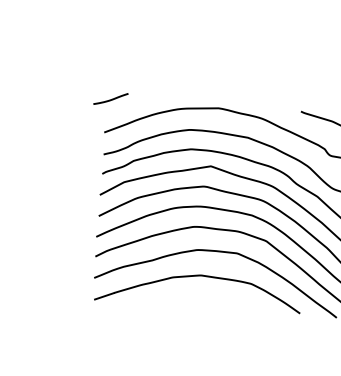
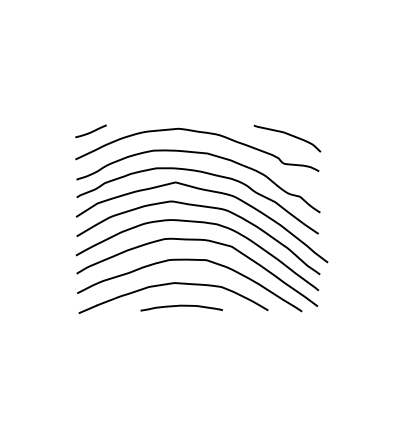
curve: (110, 99) -> (90, 131), moved
curve: (206, 301) -> (181, 306), added

